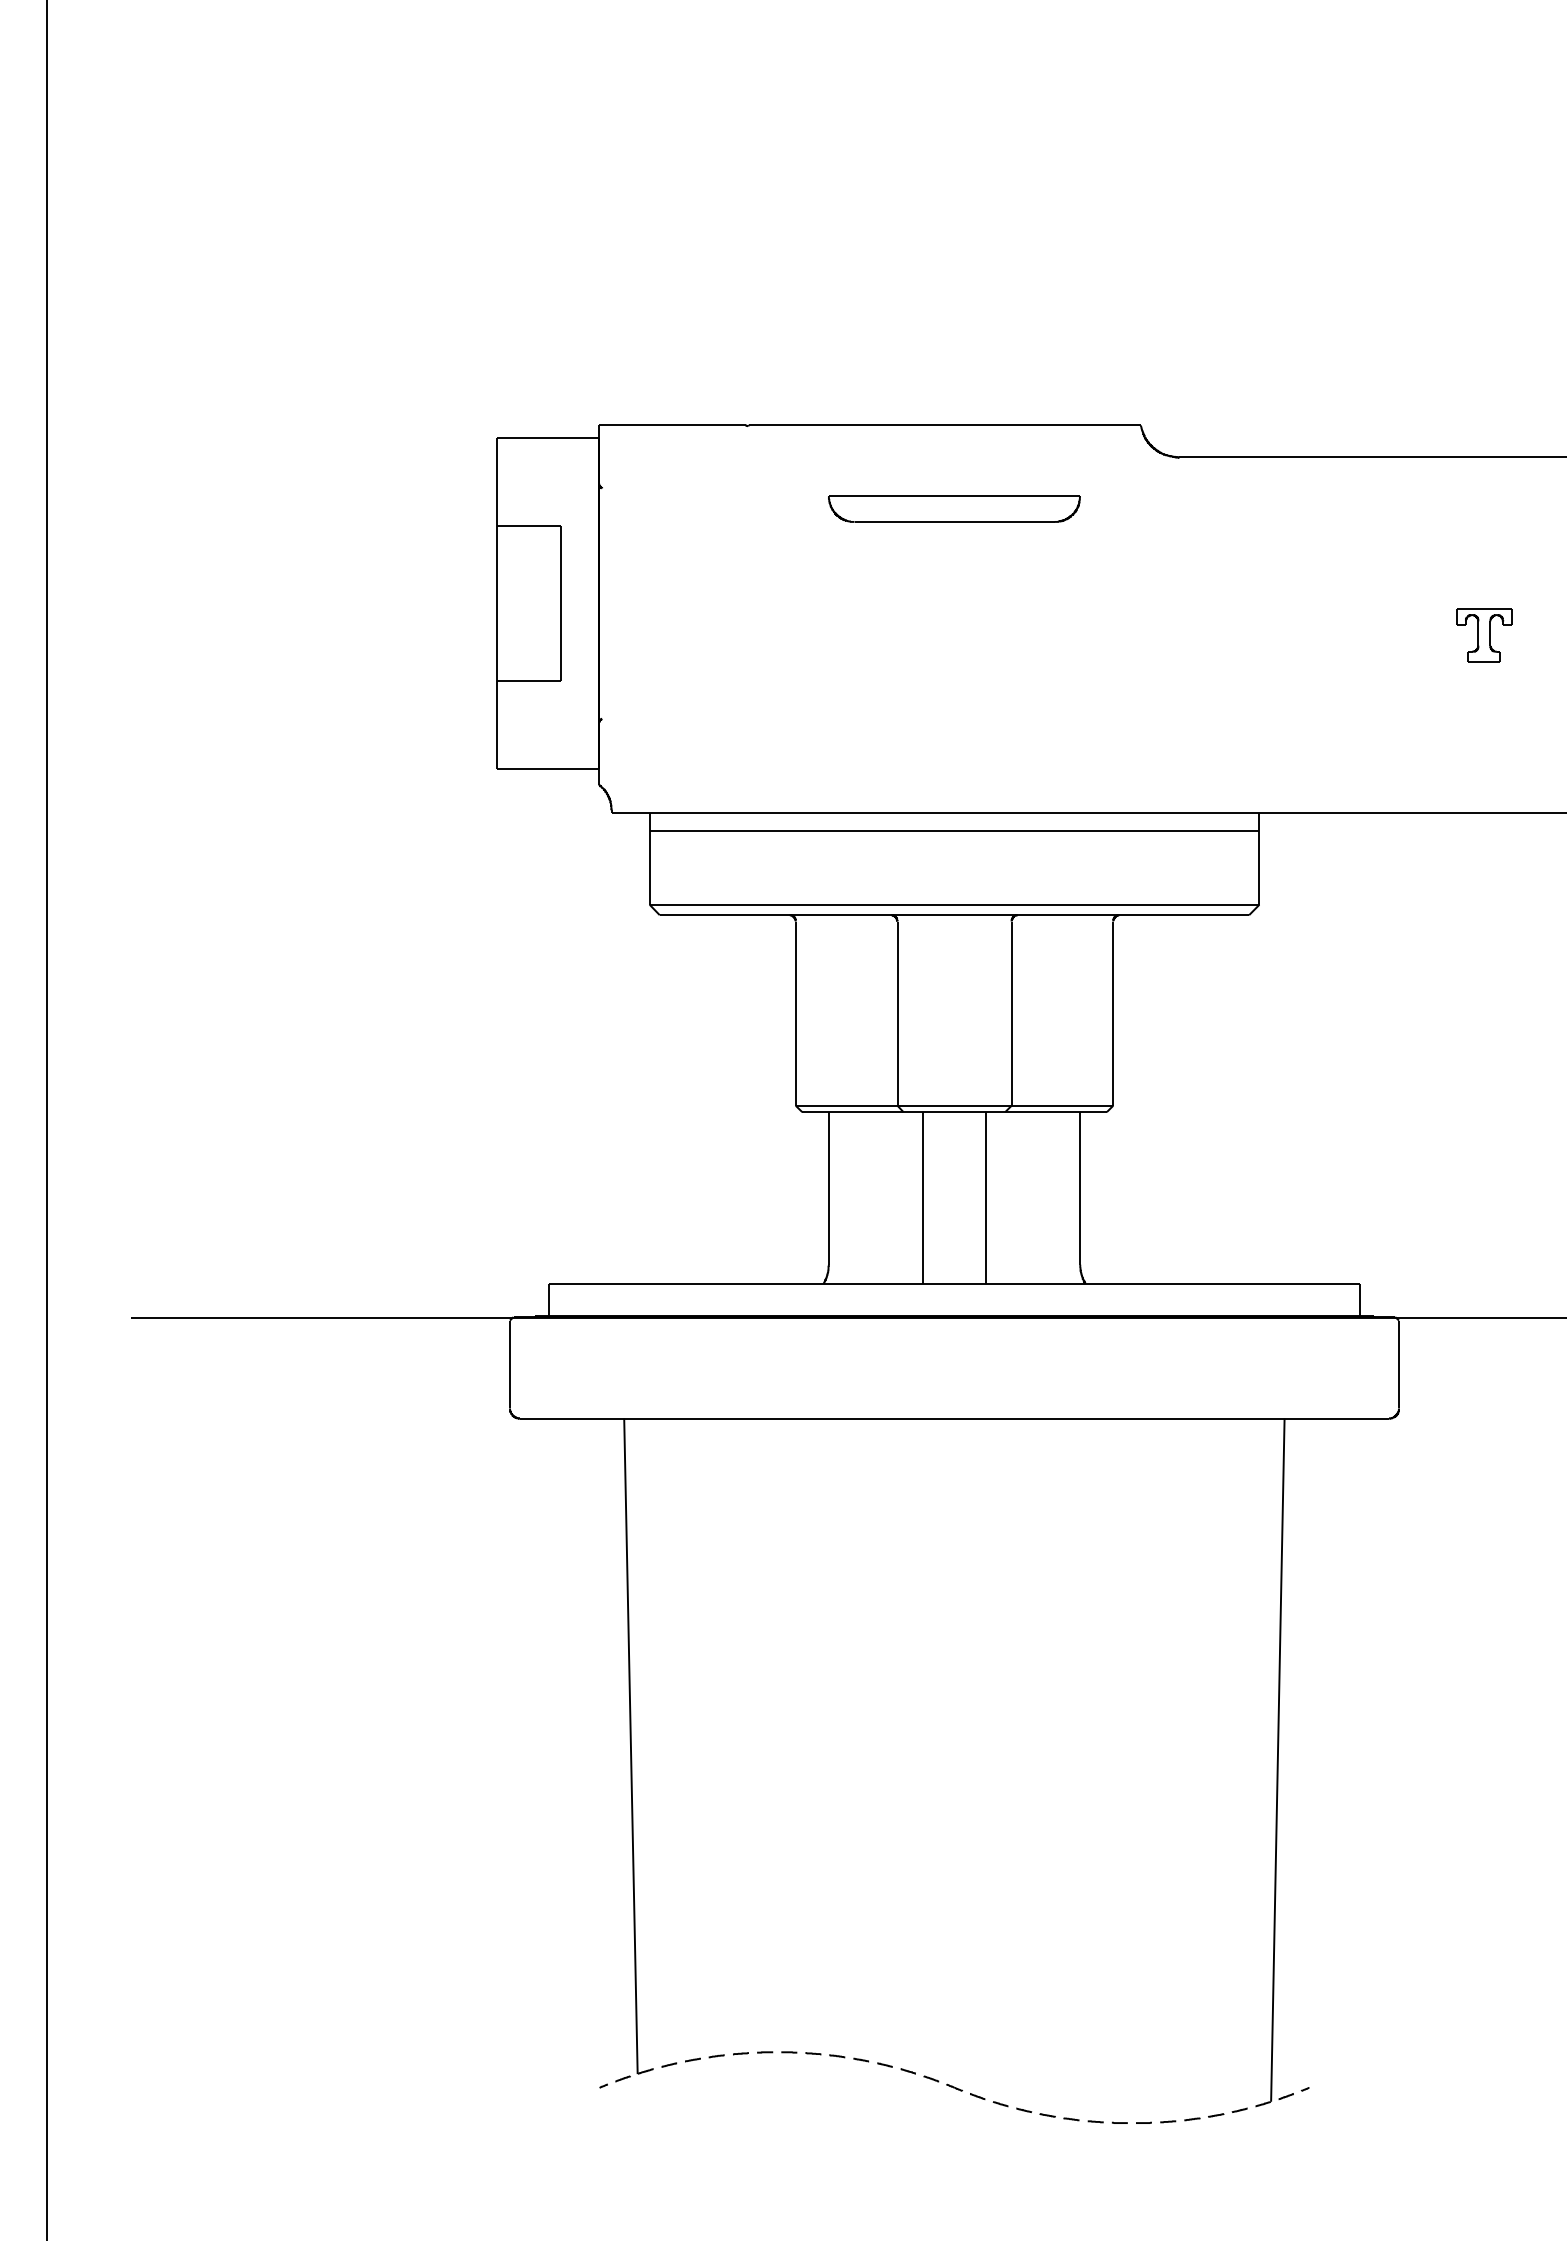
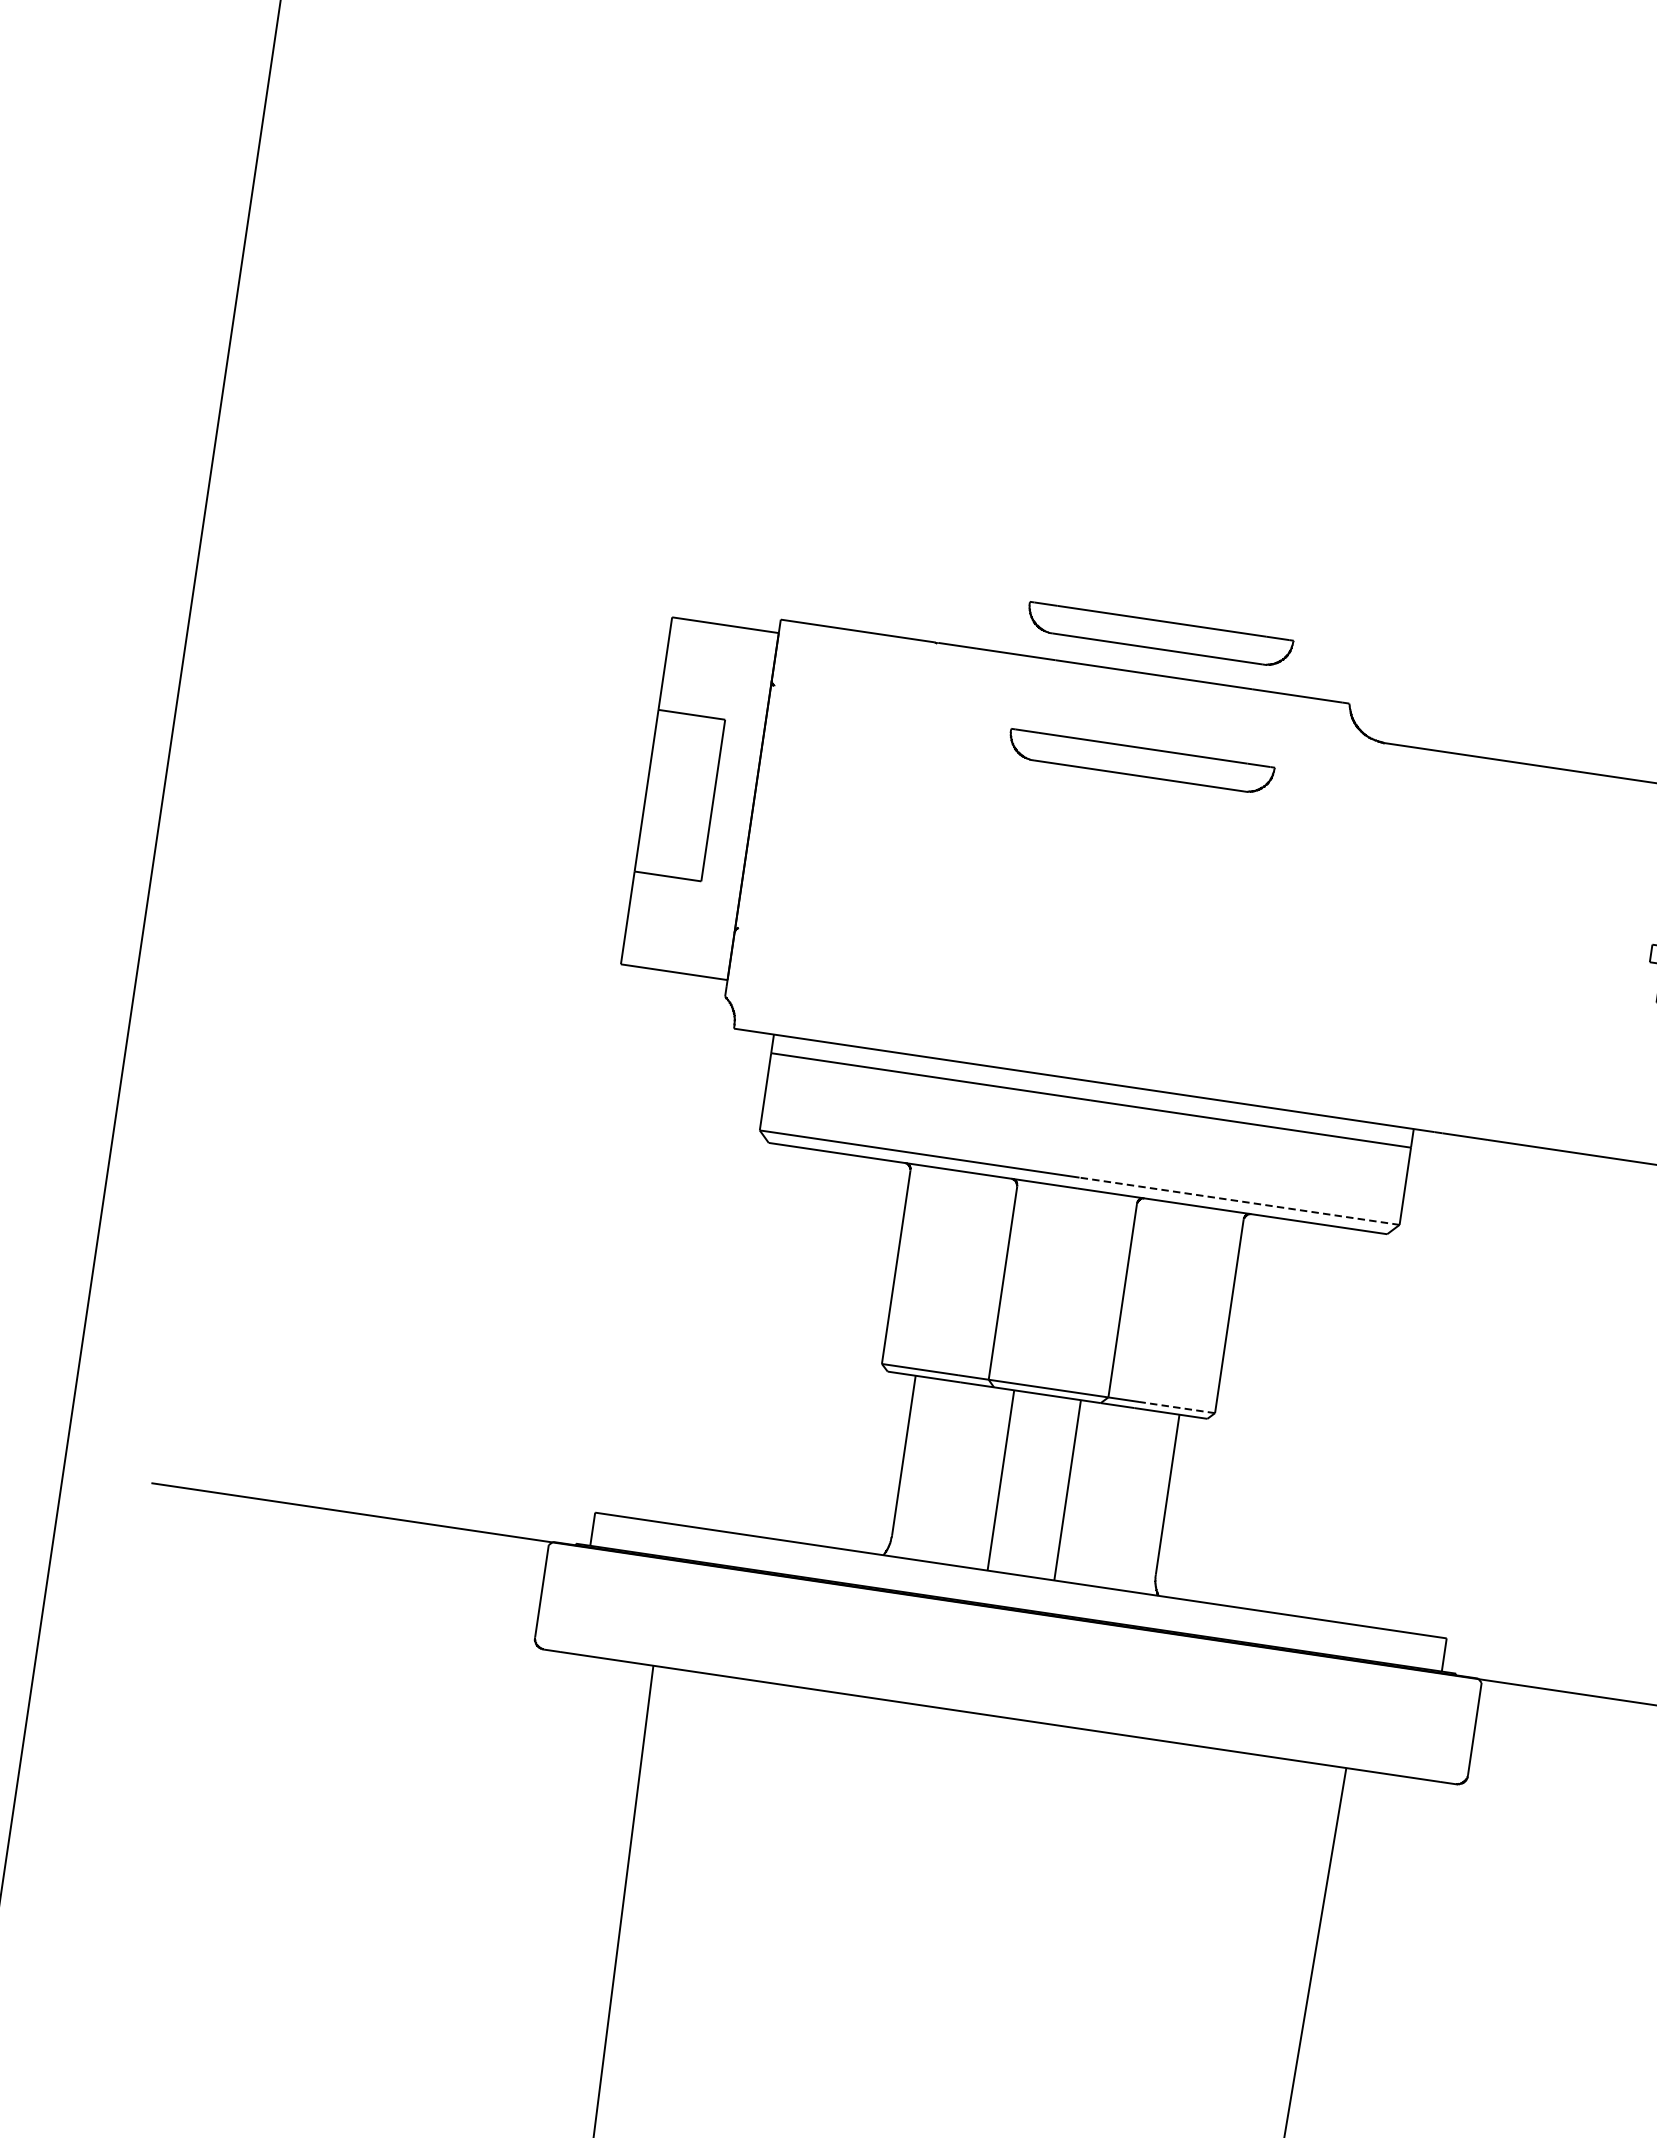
part: (954, 387) -> (1159, 634), added
line: (1106, 904) -> (1239, 1200), solid -> dashed
line: (1076, 1105) -> (1176, 1407), solid -> dashed

